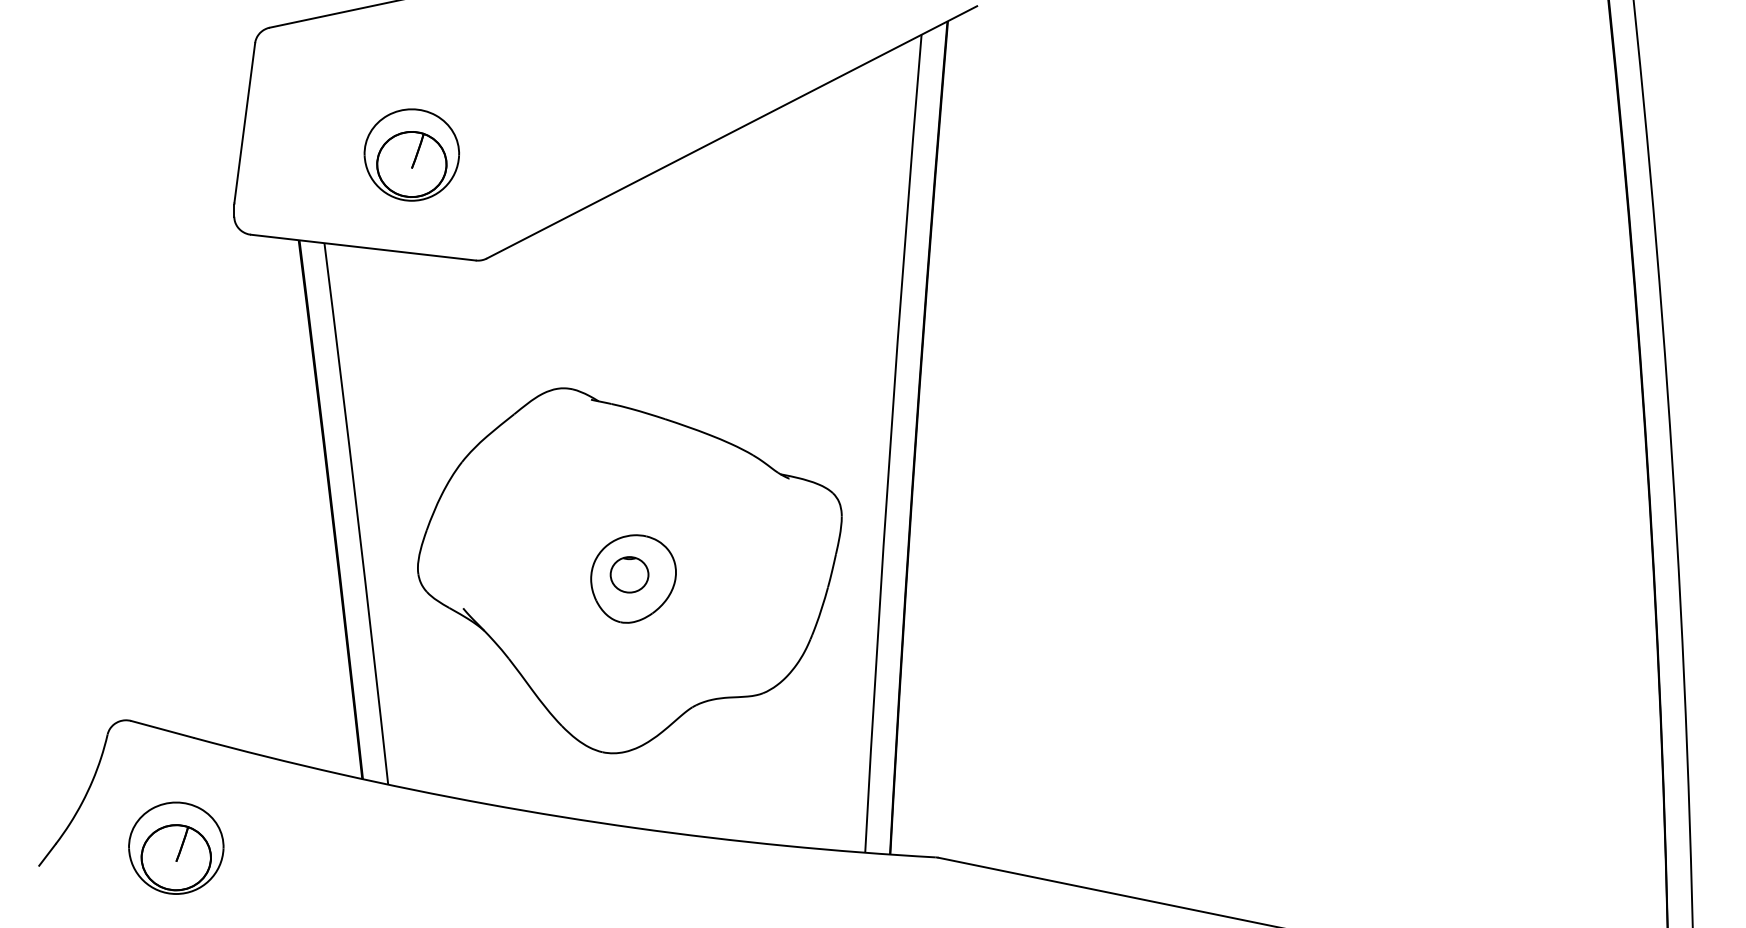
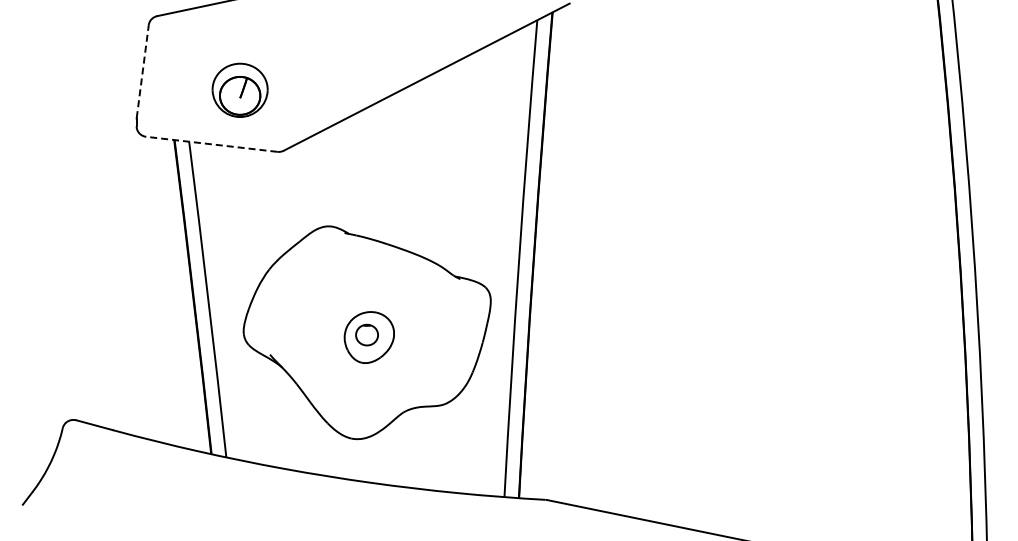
line: (244, 122) -> (142, 71), solid -> dashed
line: (362, 247) -> (211, 144), solid -> dashed
part: (175, 848) -> (102, 494), removed

